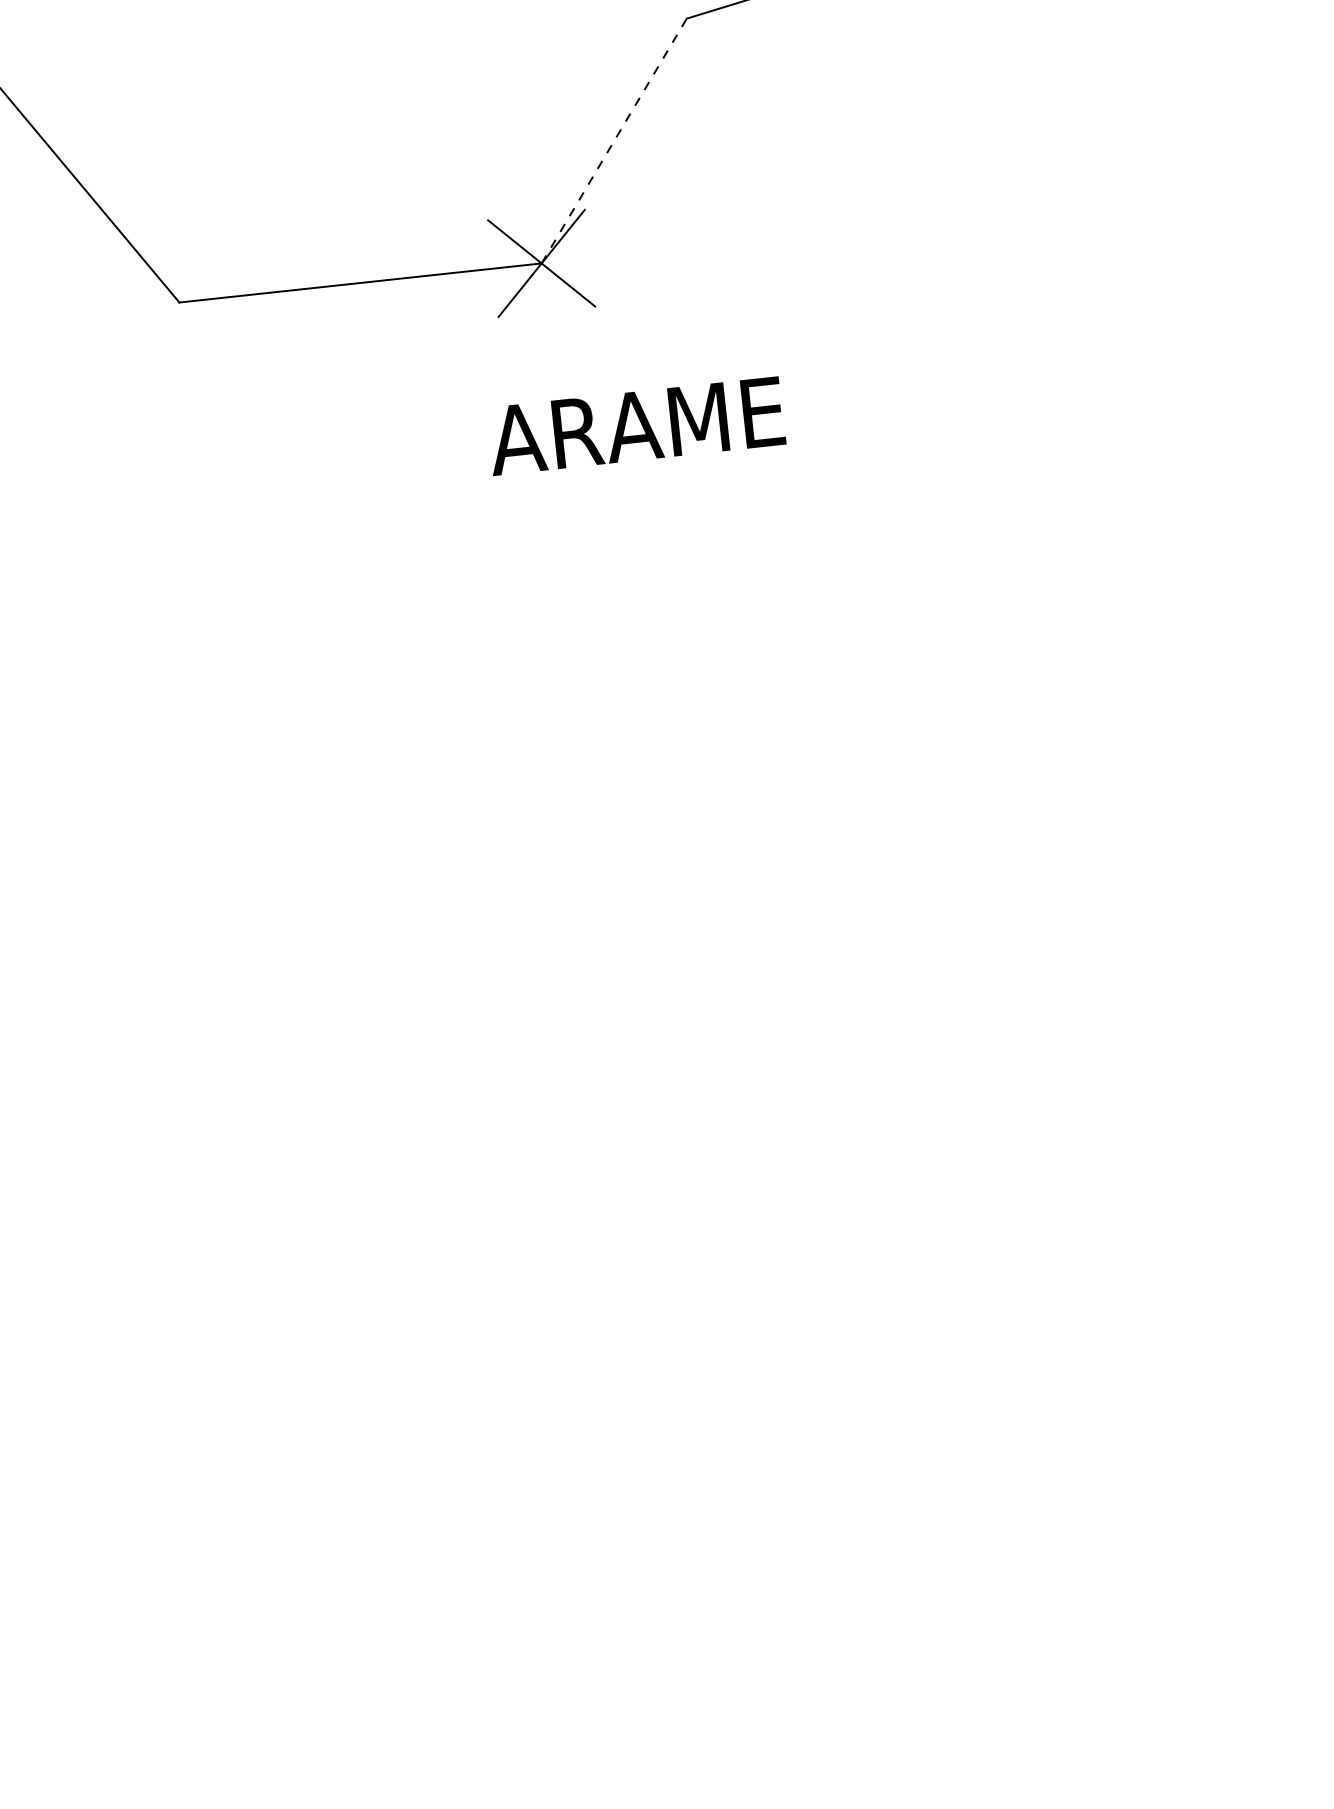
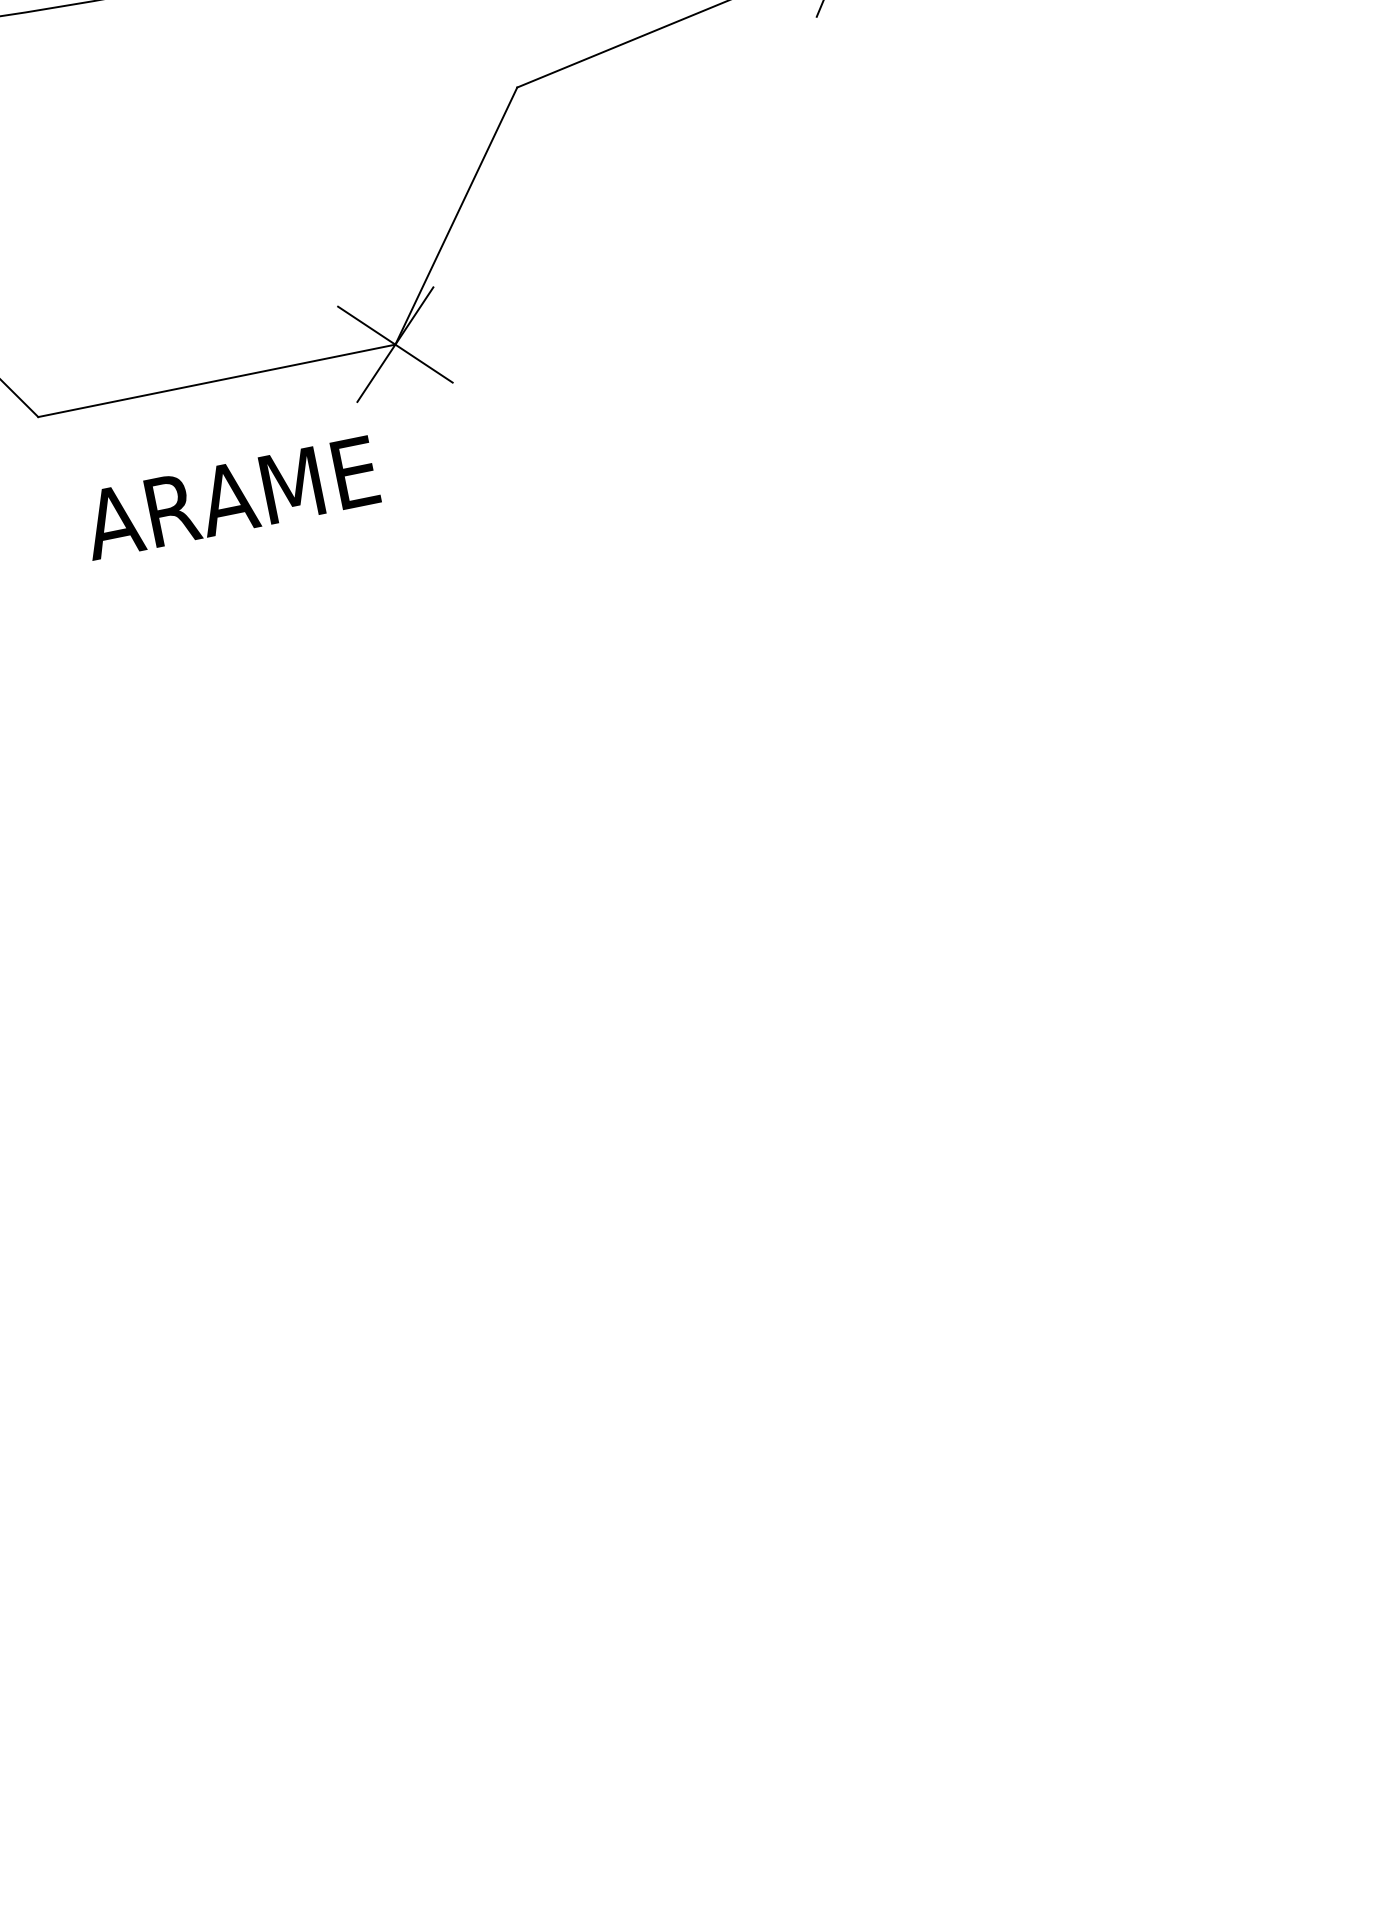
line: (614, 140) -> (456, 215), dashed -> solid
text: (642, 426) -> (236, 497), moved

